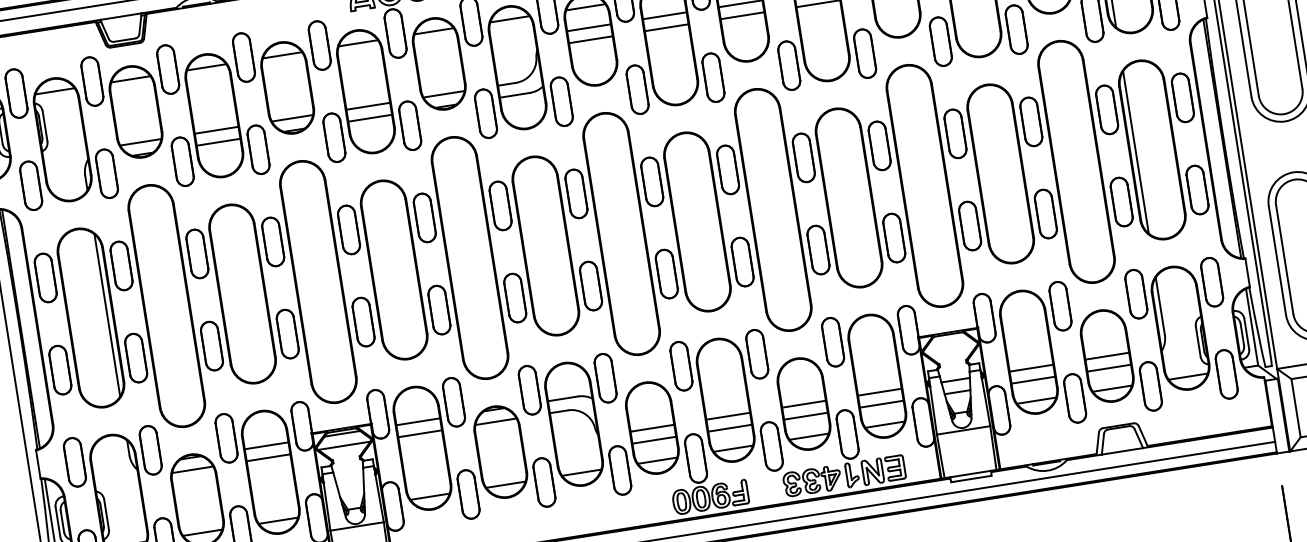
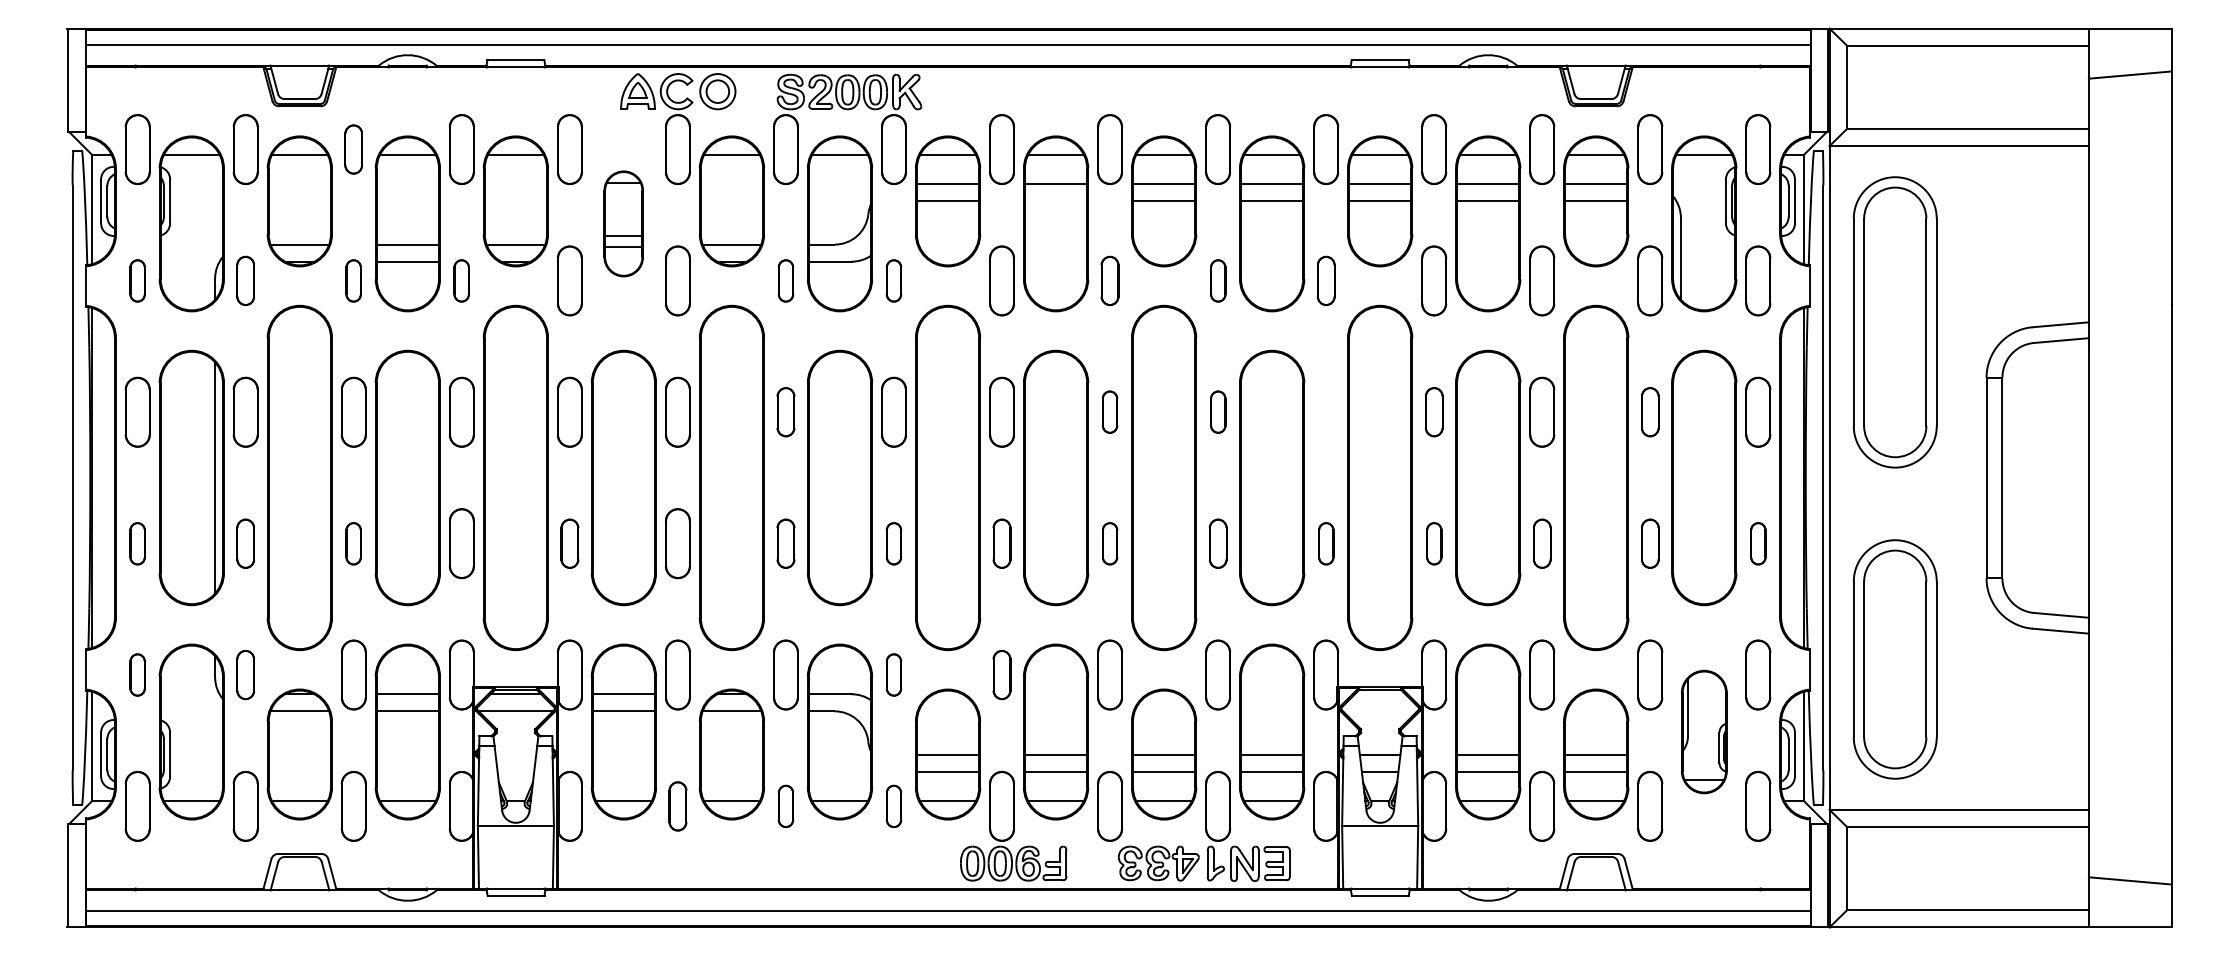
line: (666, 28) -> (1055, 201), removed
part: (865, 53) -> (1326, 280), size x0.7
part: (789, 65) -> (1218, 280), size x0.6
part: (167, 69) -> (353, 149), size x0.7
part: (713, 77) -> (1109, 280), size x0.7
part: (365, 91) -> (623, 223), size x0.6
part: (561, 101) -> (893, 280), size x0.6
part: (1107, 109) -> (1650, 411), size x0.7
part: (485, 113) -> (785, 280), size x0.6
part: (955, 133) -> (1434, 411), size x0.7
part: (879, 145) -> (1326, 411), removed
part: (258, 149) -> (461, 280), size x0.6
line: (1135, 152) -> (1680, 477), removed
part: (804, 157) -> (1218, 411), size x0.6
part: (182, 161) -> (353, 280), size x0.6
part: (727, 169) -> (1109, 411), size x0.6
part: (106, 173) -> (245, 280), size x0.7
part: (30, 185) -> (137, 280), size x0.6
part: (1197, 189) -> (1758, 543), size x0.6
part: (1121, 201) -> (1650, 543), size x0.7
part: (500, 205) -> (785, 411), size x0.7
part: (1046, 213) -> (1542, 543), size x0.7
part: (970, 225) -> (1434, 543), size x0.6
part: (894, 237) -> (1326, 543), size x0.6
part: (818, 249) -> (1218, 543), size x0.7
part: (742, 262) -> (1109, 543), size x0.6
part: (666, 274) -> (1001, 543), size x0.7
part: (590, 286) -> (893, 543), size x0.6
part: (514, 298) -> (785, 543), size x0.7
part: (363, 322) -> (569, 543), size x0.7
part: (1180, 327) -> (1704, 731), size x0.7
part: (211, 346) -> (353, 543), size x0.6
part: (135, 358) -> (245, 543), size x0.7
part: (681, 365) -> (1001, 674), size x0.7
part: (60, 370) -> (137, 543), size x0.6
part: (605, 377) -> (893, 674), size x0.6
part: (150, 449) -> (245, 674), size x0.7
part: (74, 461) -> (137, 674), size x0.6
part: (619, 470) -> (893, 806), size x0.6
part: (544, 482) -> (785, 806), size x0.6
part: (468, 494) -> (677, 806), size x0.7

